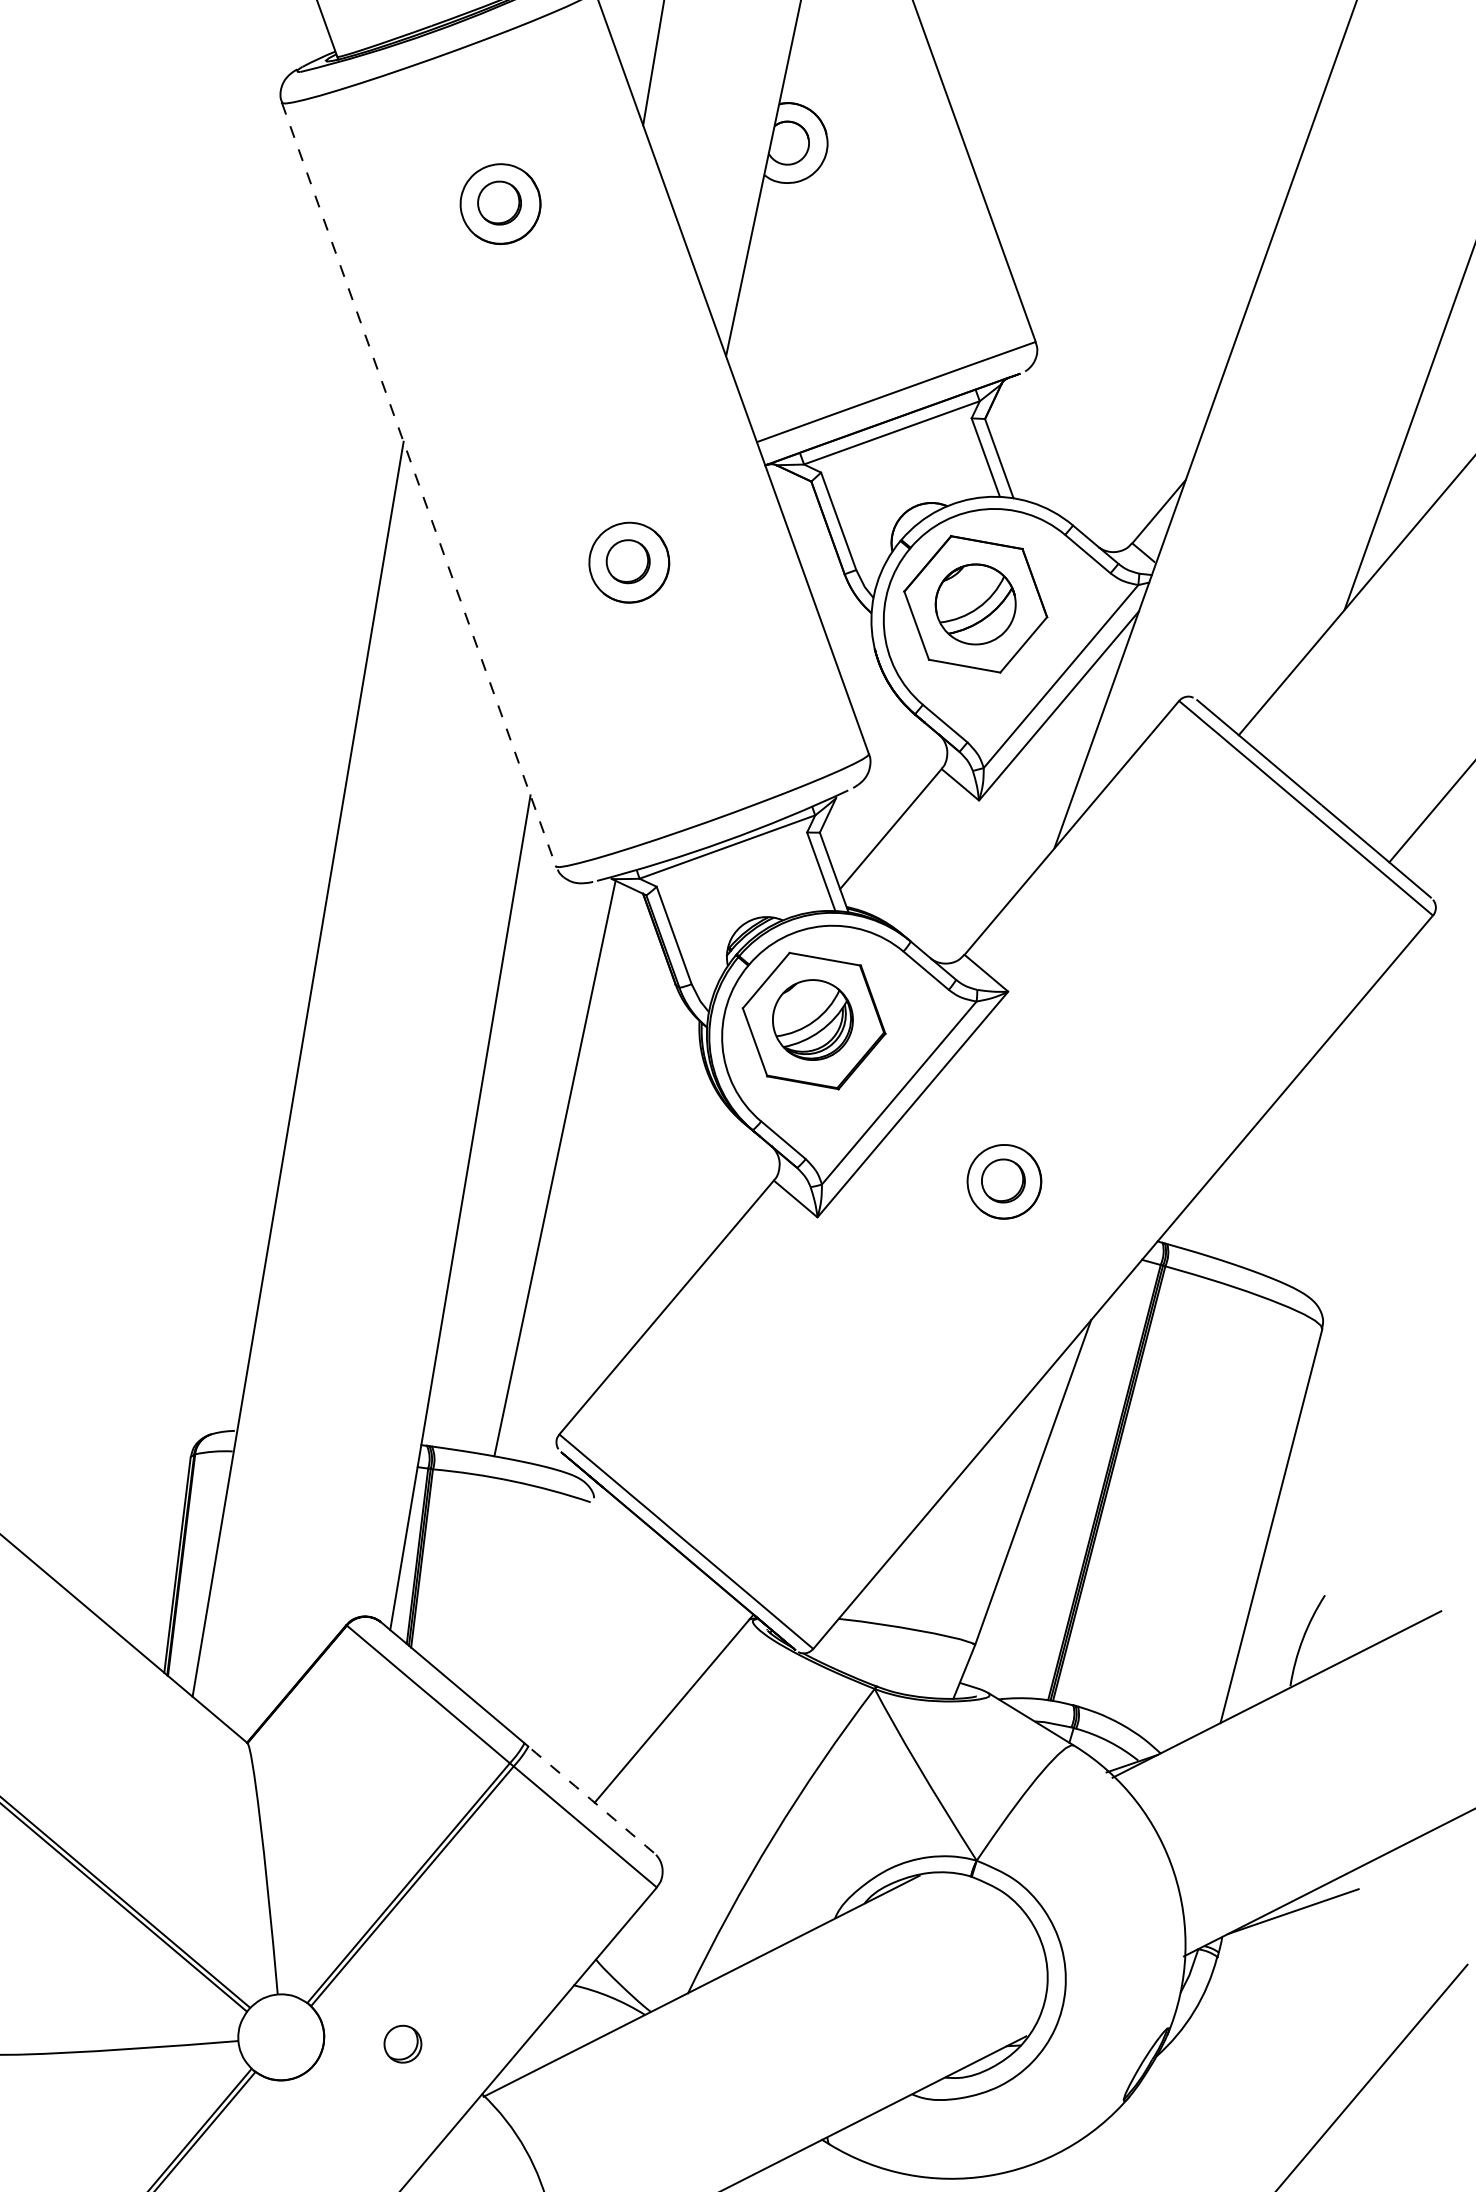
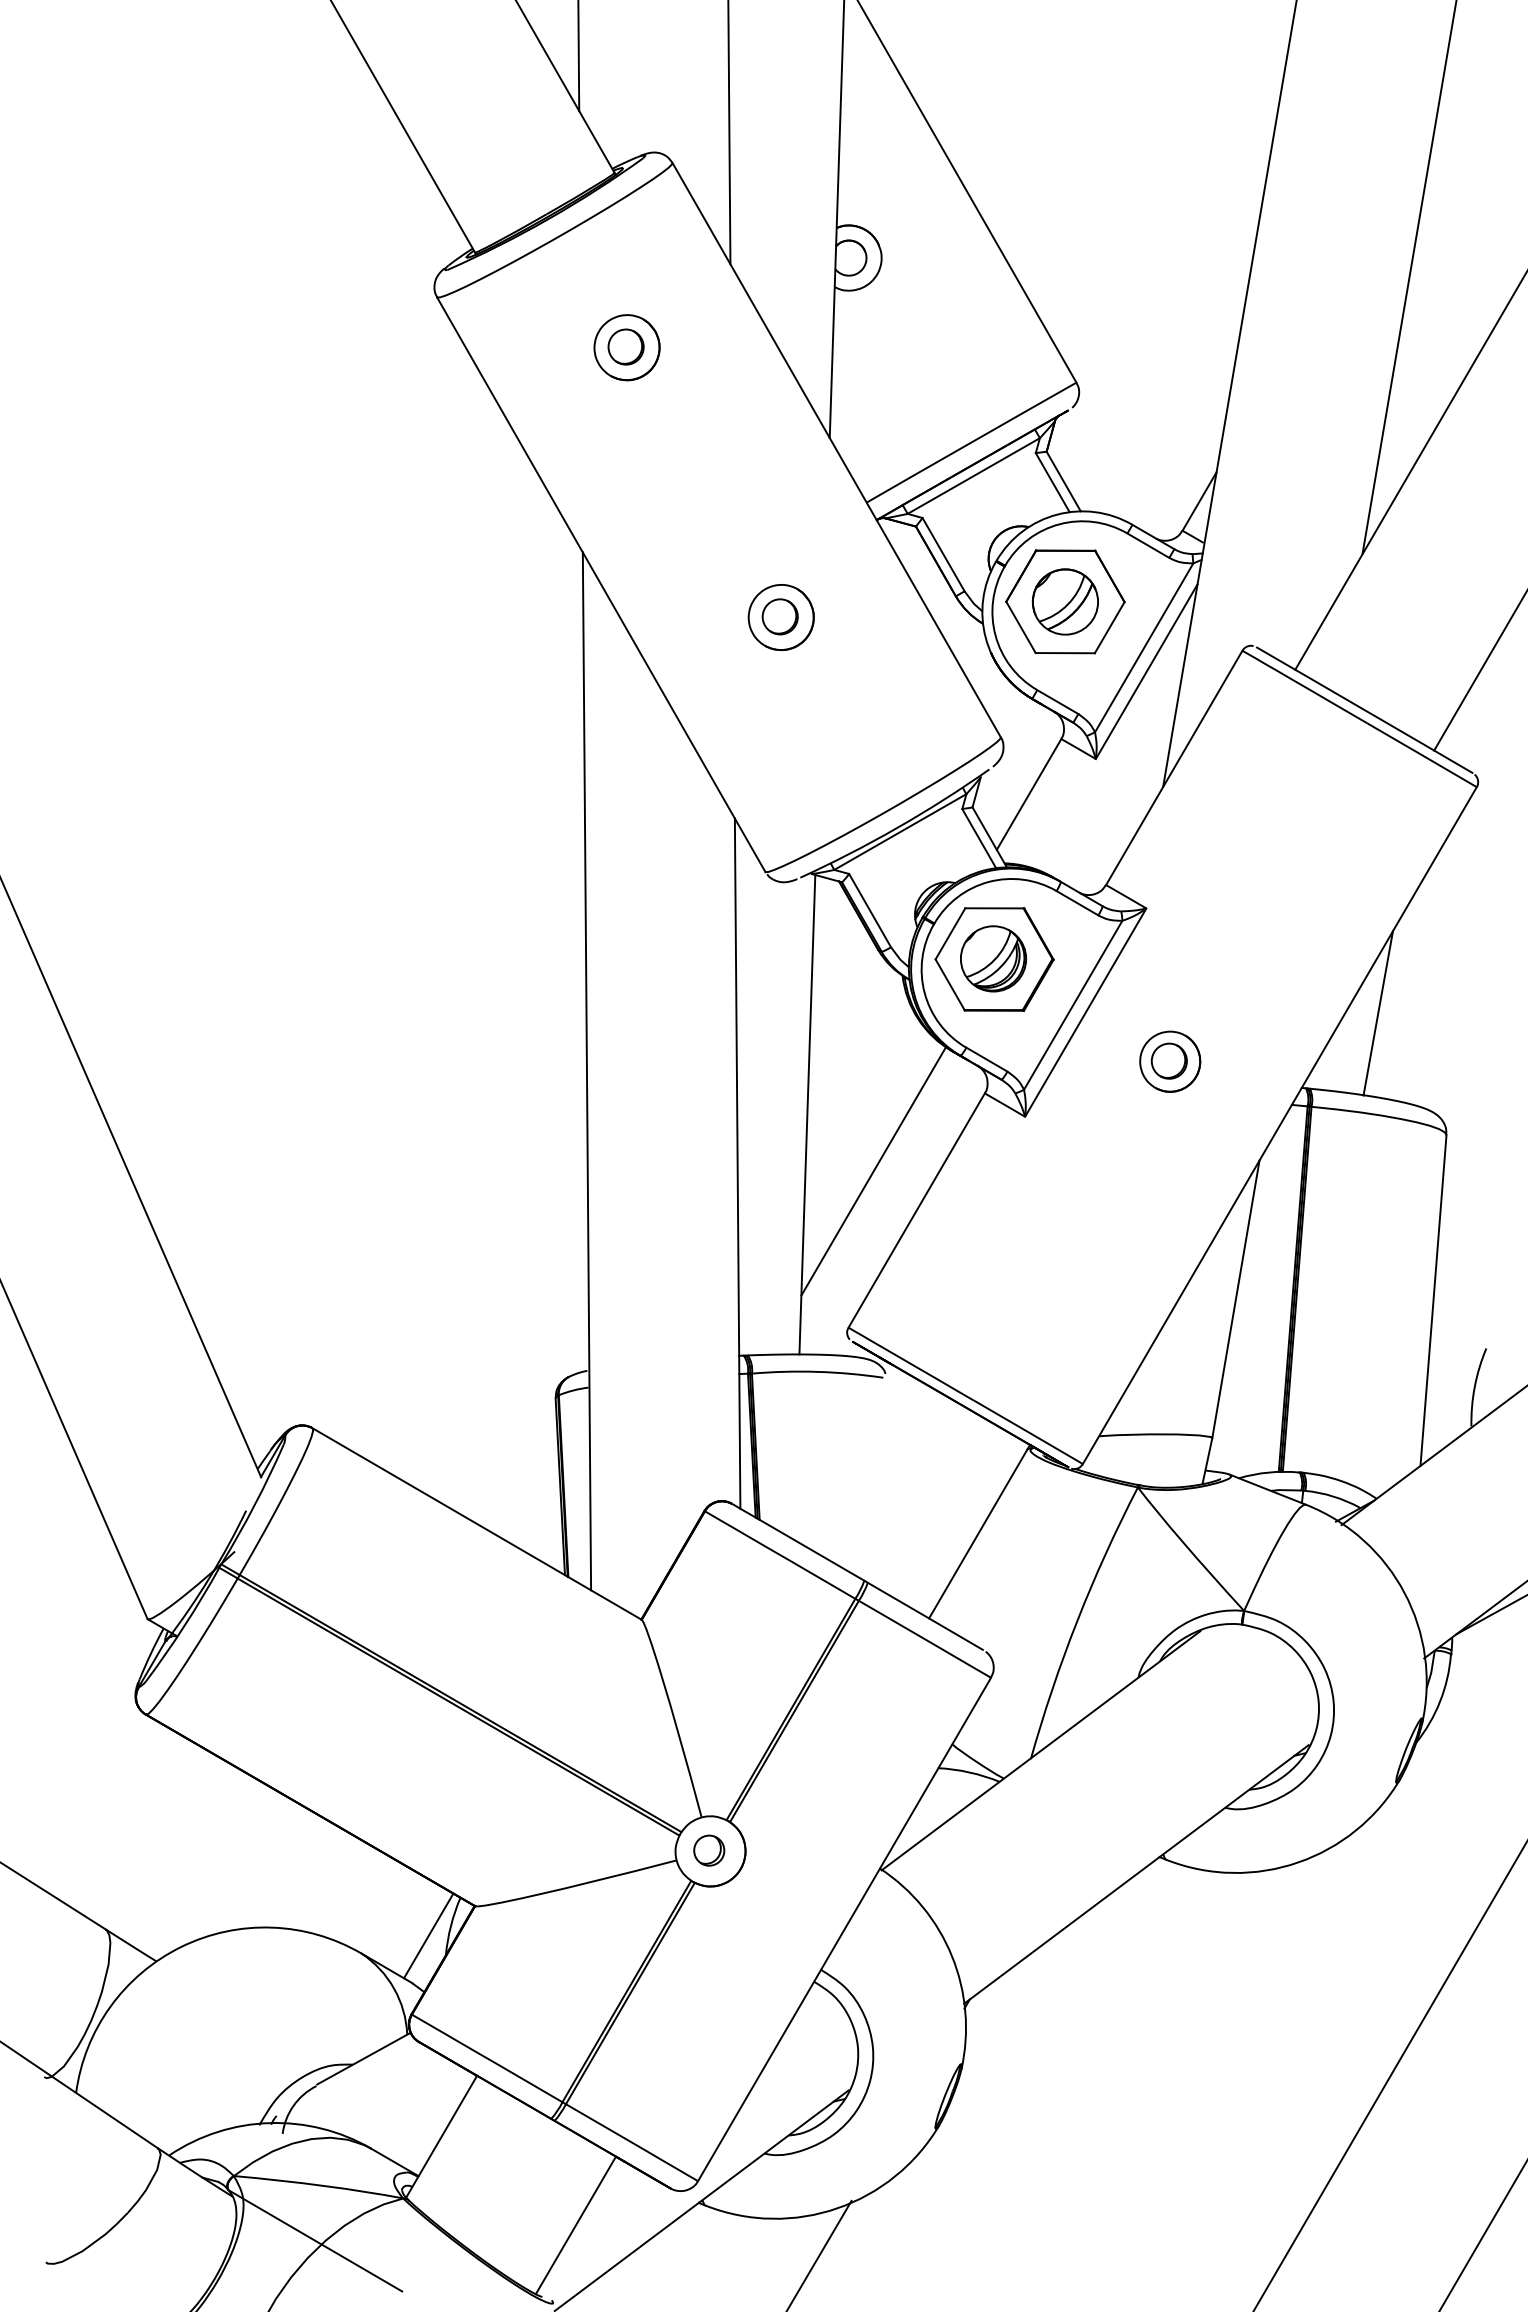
line: (419, 484) -> (601, 584), dashed -> solid
line: (1264, 1167) -> (1377, 1013), added
line: (622, 1251) -> (873, 1171), added
arc: (590, 1799) -> (925, 1616), dashed -> solid
part: (403, 2044) -> (709, 1850), moved

